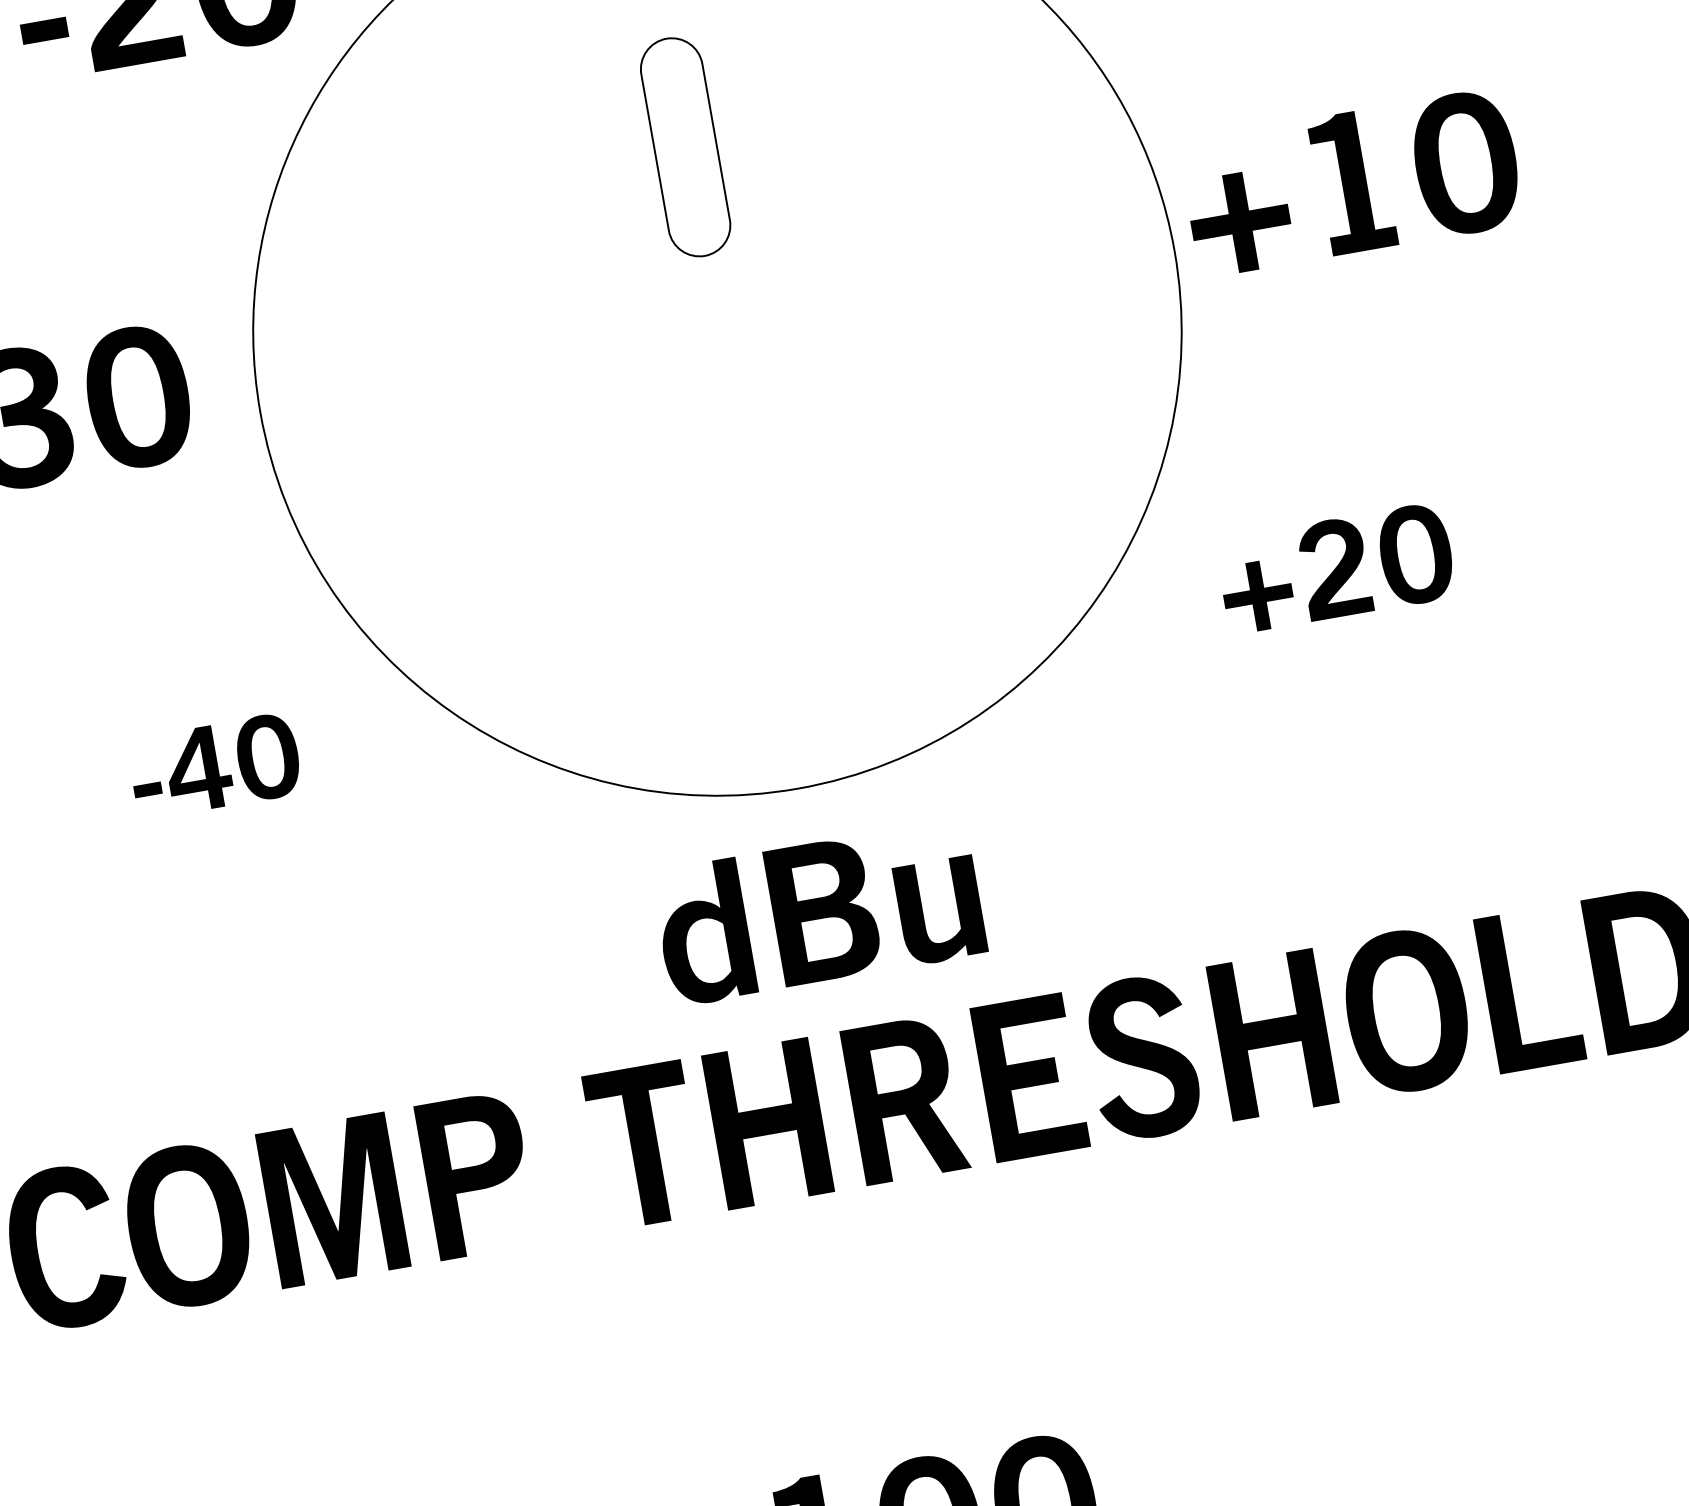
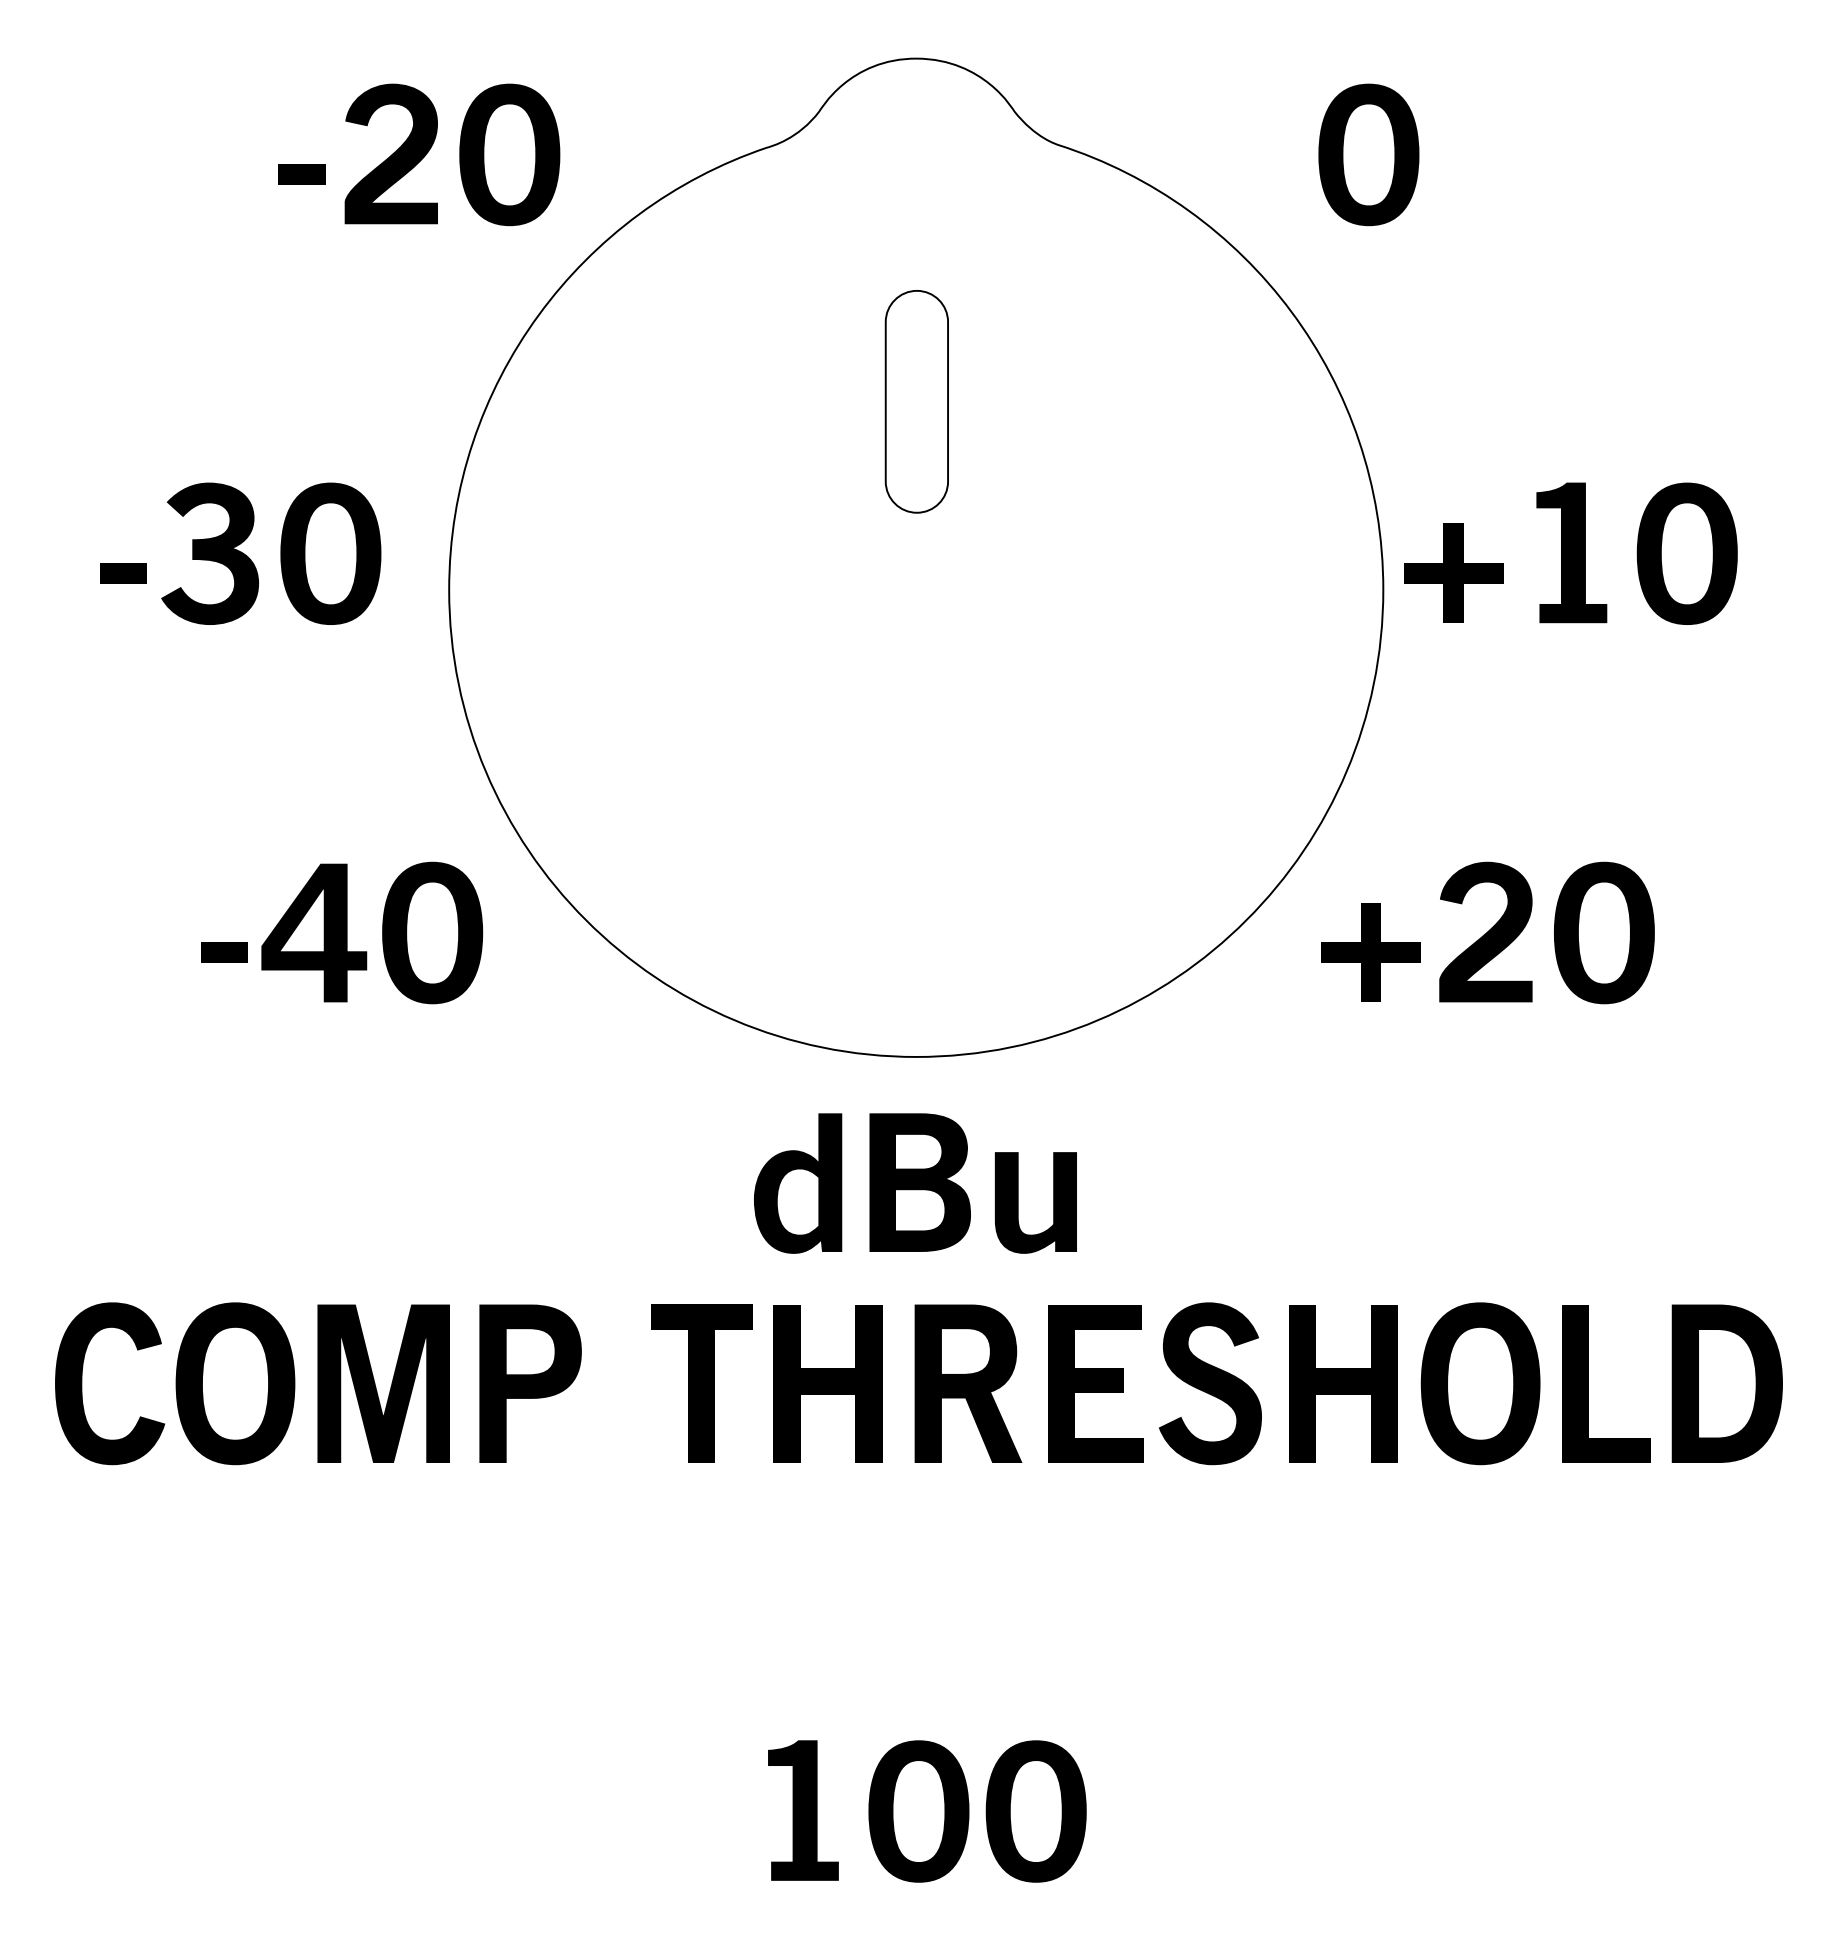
part: (1335, 568) -> (1487, 932), size x1.43
part: (215, 765) -> (342, 932), size x1.67

